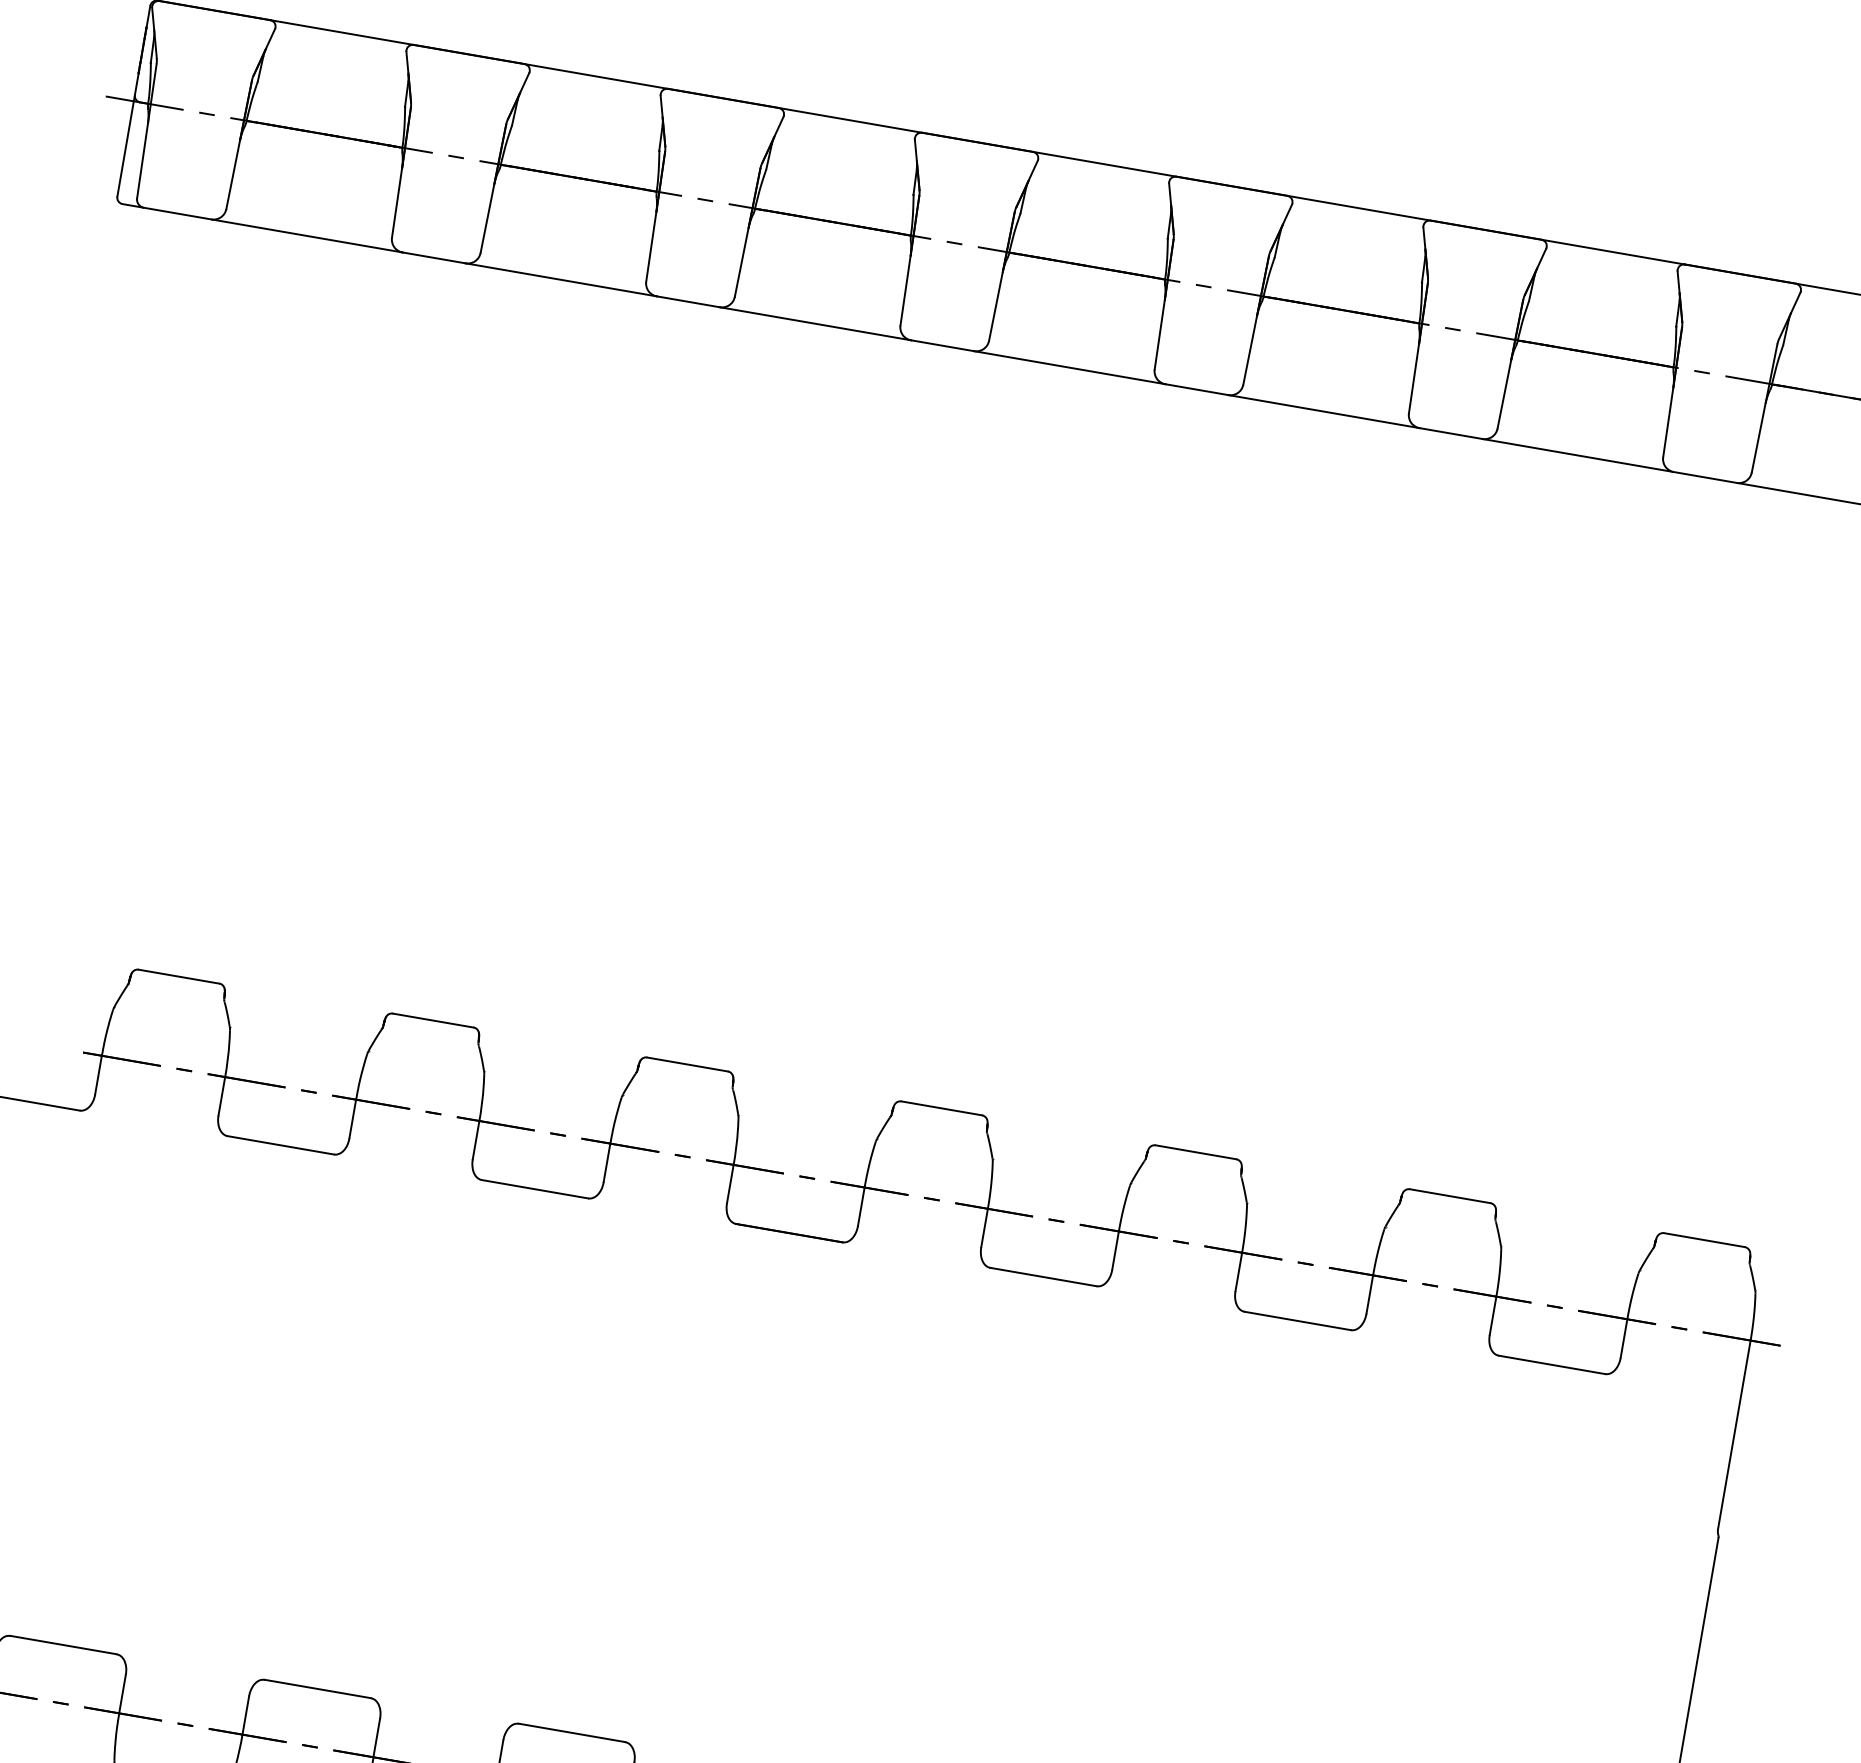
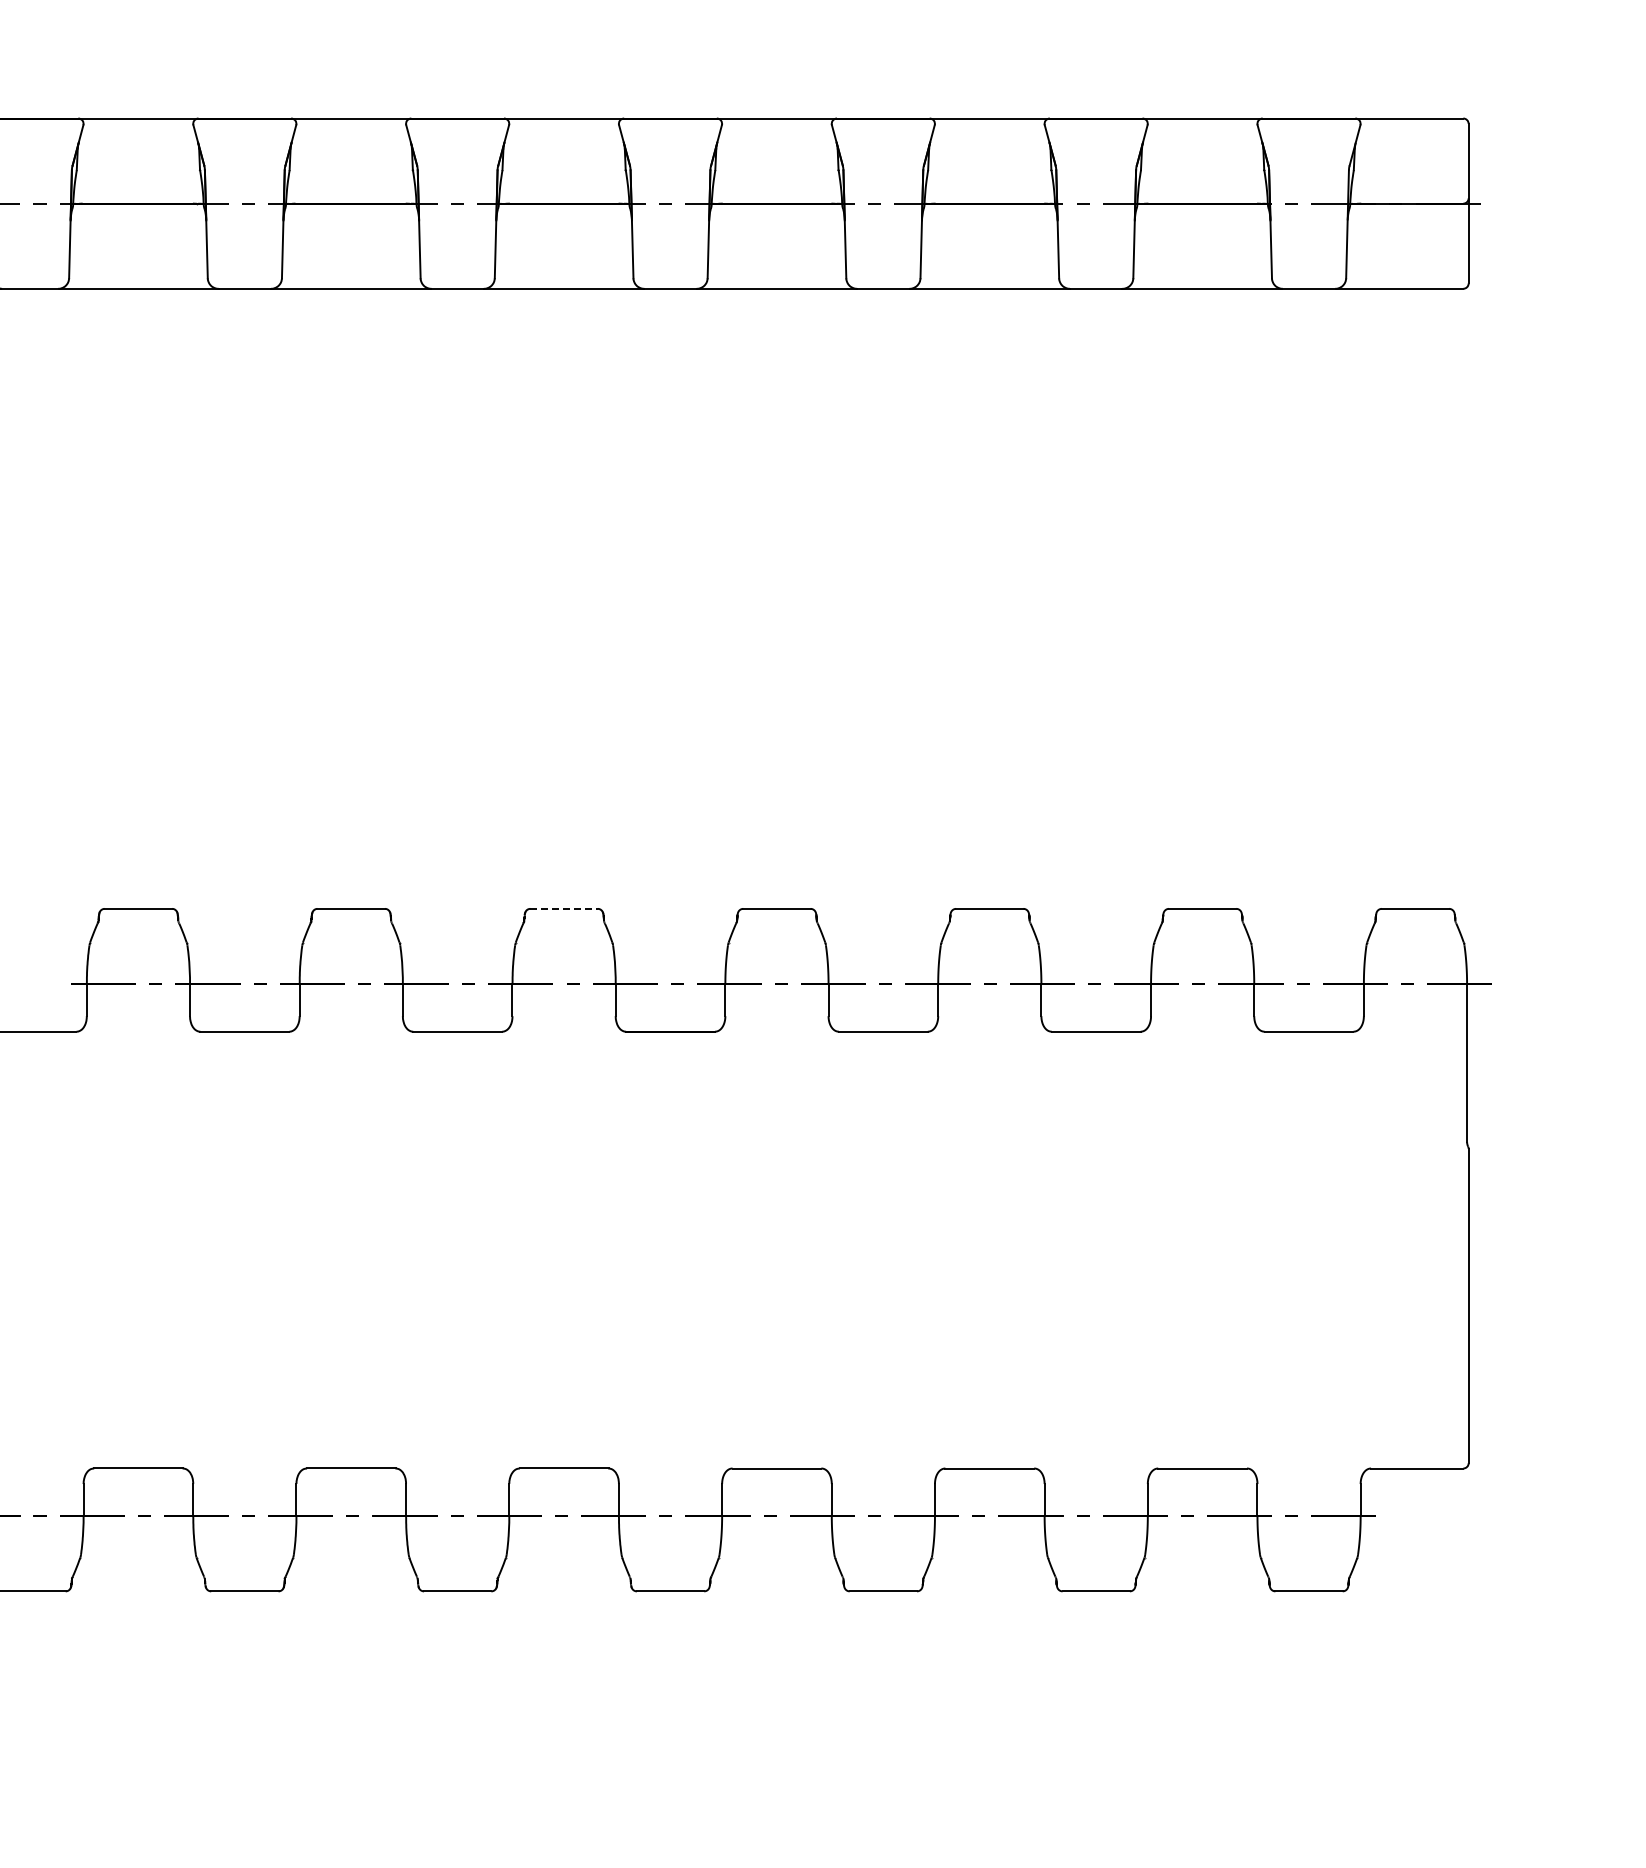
line: (688, 1064) -> (564, 908), solid -> dashed

